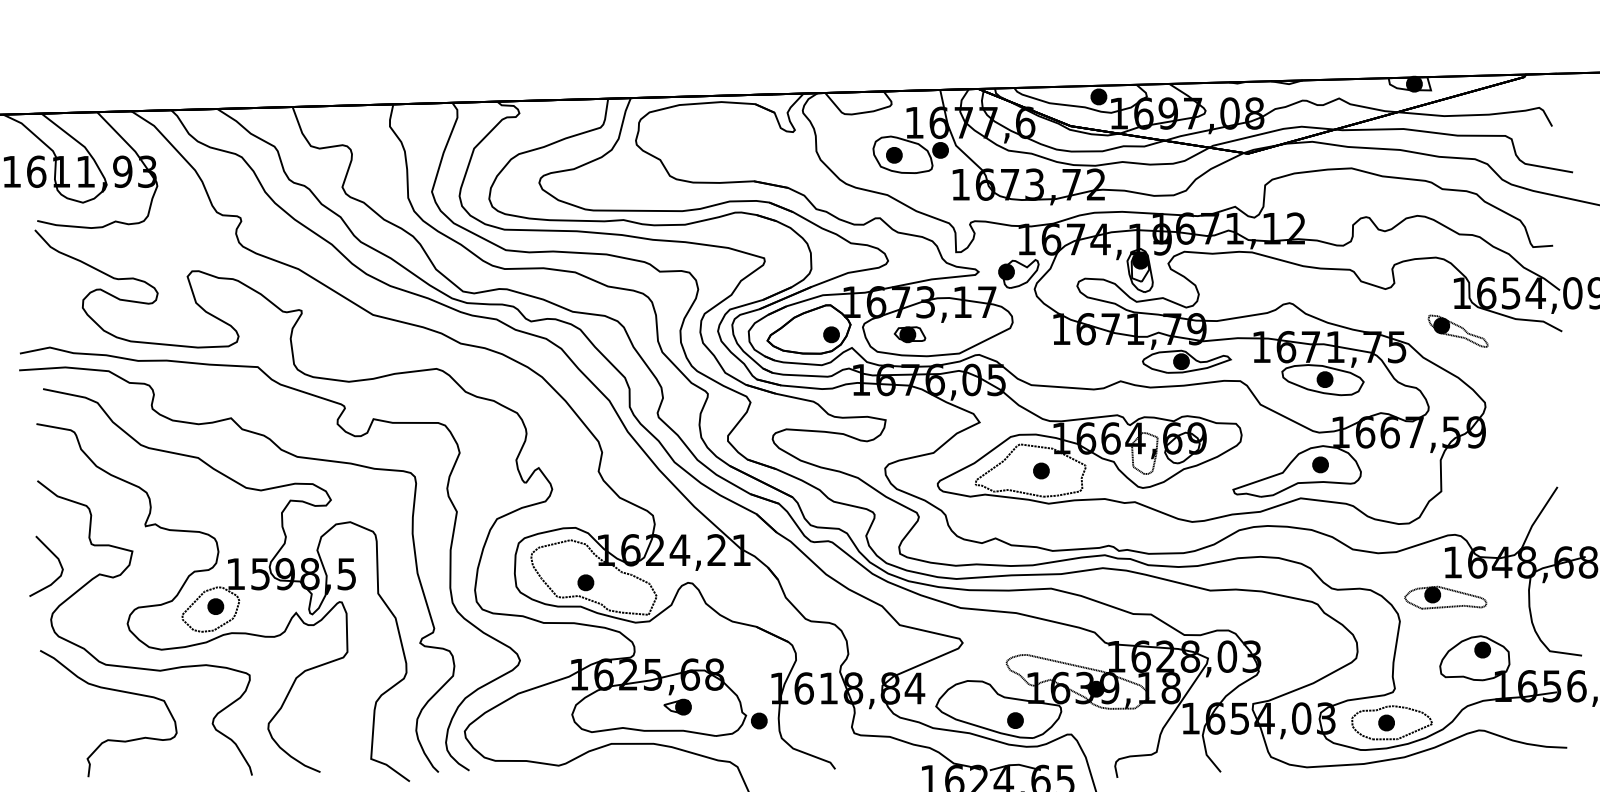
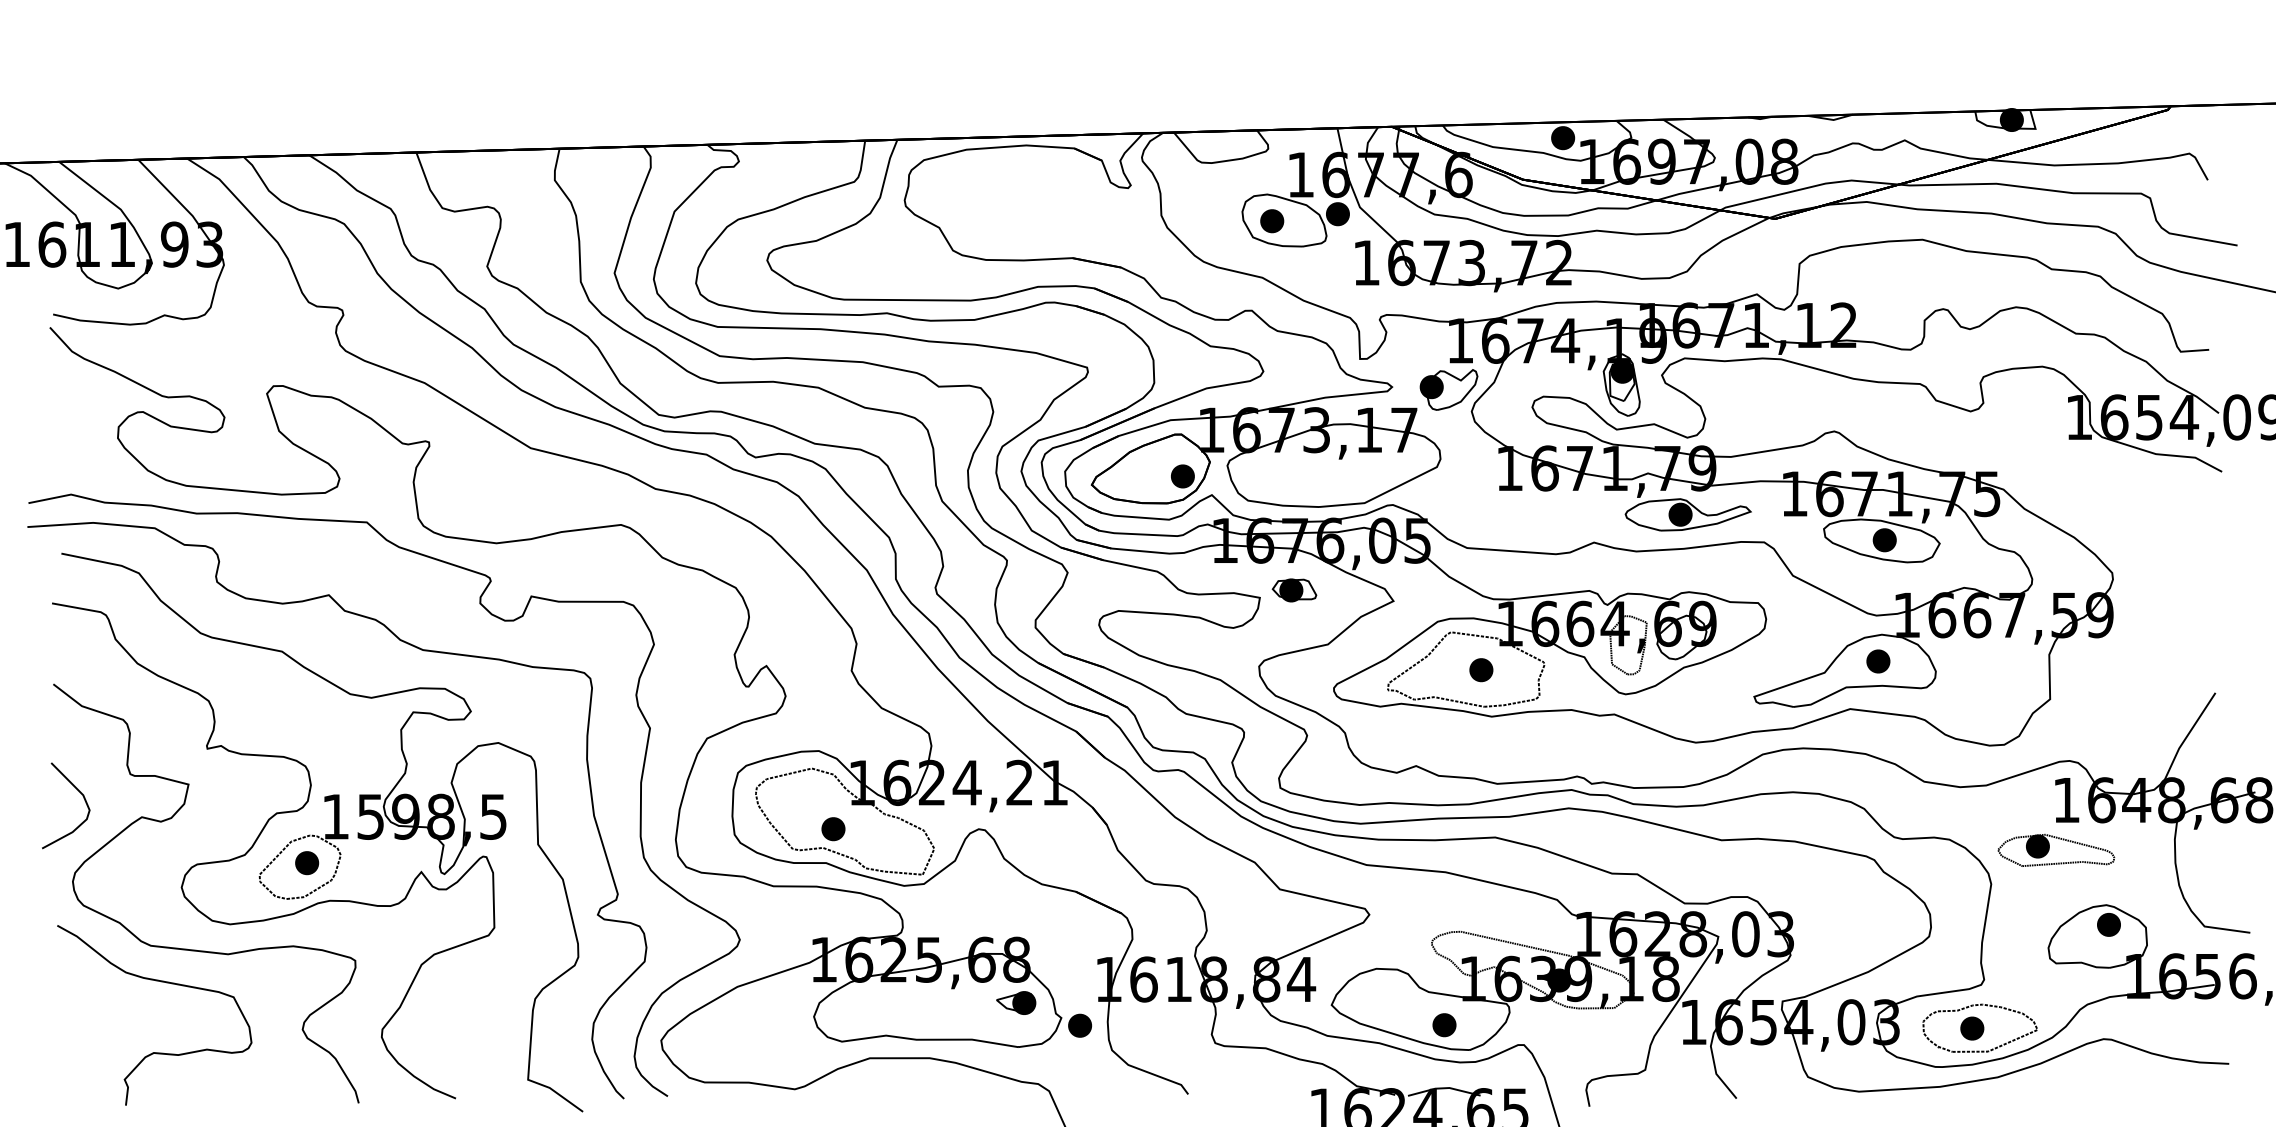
part: (1457, 331) -> (2073, 471), removed
part: (910, 334) -> (1294, 590), moved
part: (678, 706) -> (1016, 1002), moved

